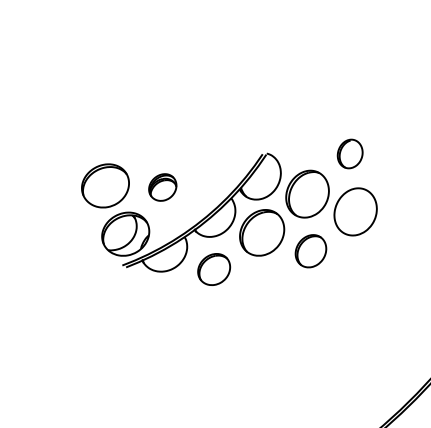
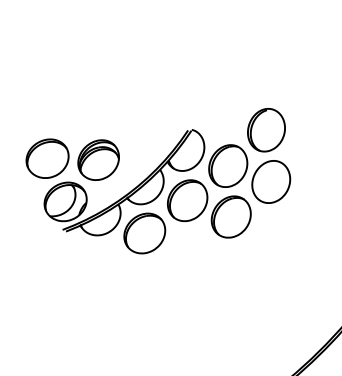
part: (349, 153) -> (265, 129), size x1.67
part: (162, 187) -> (98, 160), size x1.67
part: (310, 251) -> (230, 217), size x1.43
part: (213, 269) -> (144, 233), size x1.43

